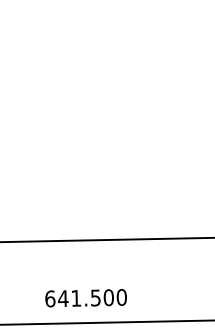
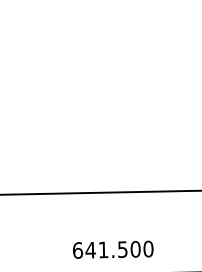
text: (85, 298) -> (112, 250), moved

